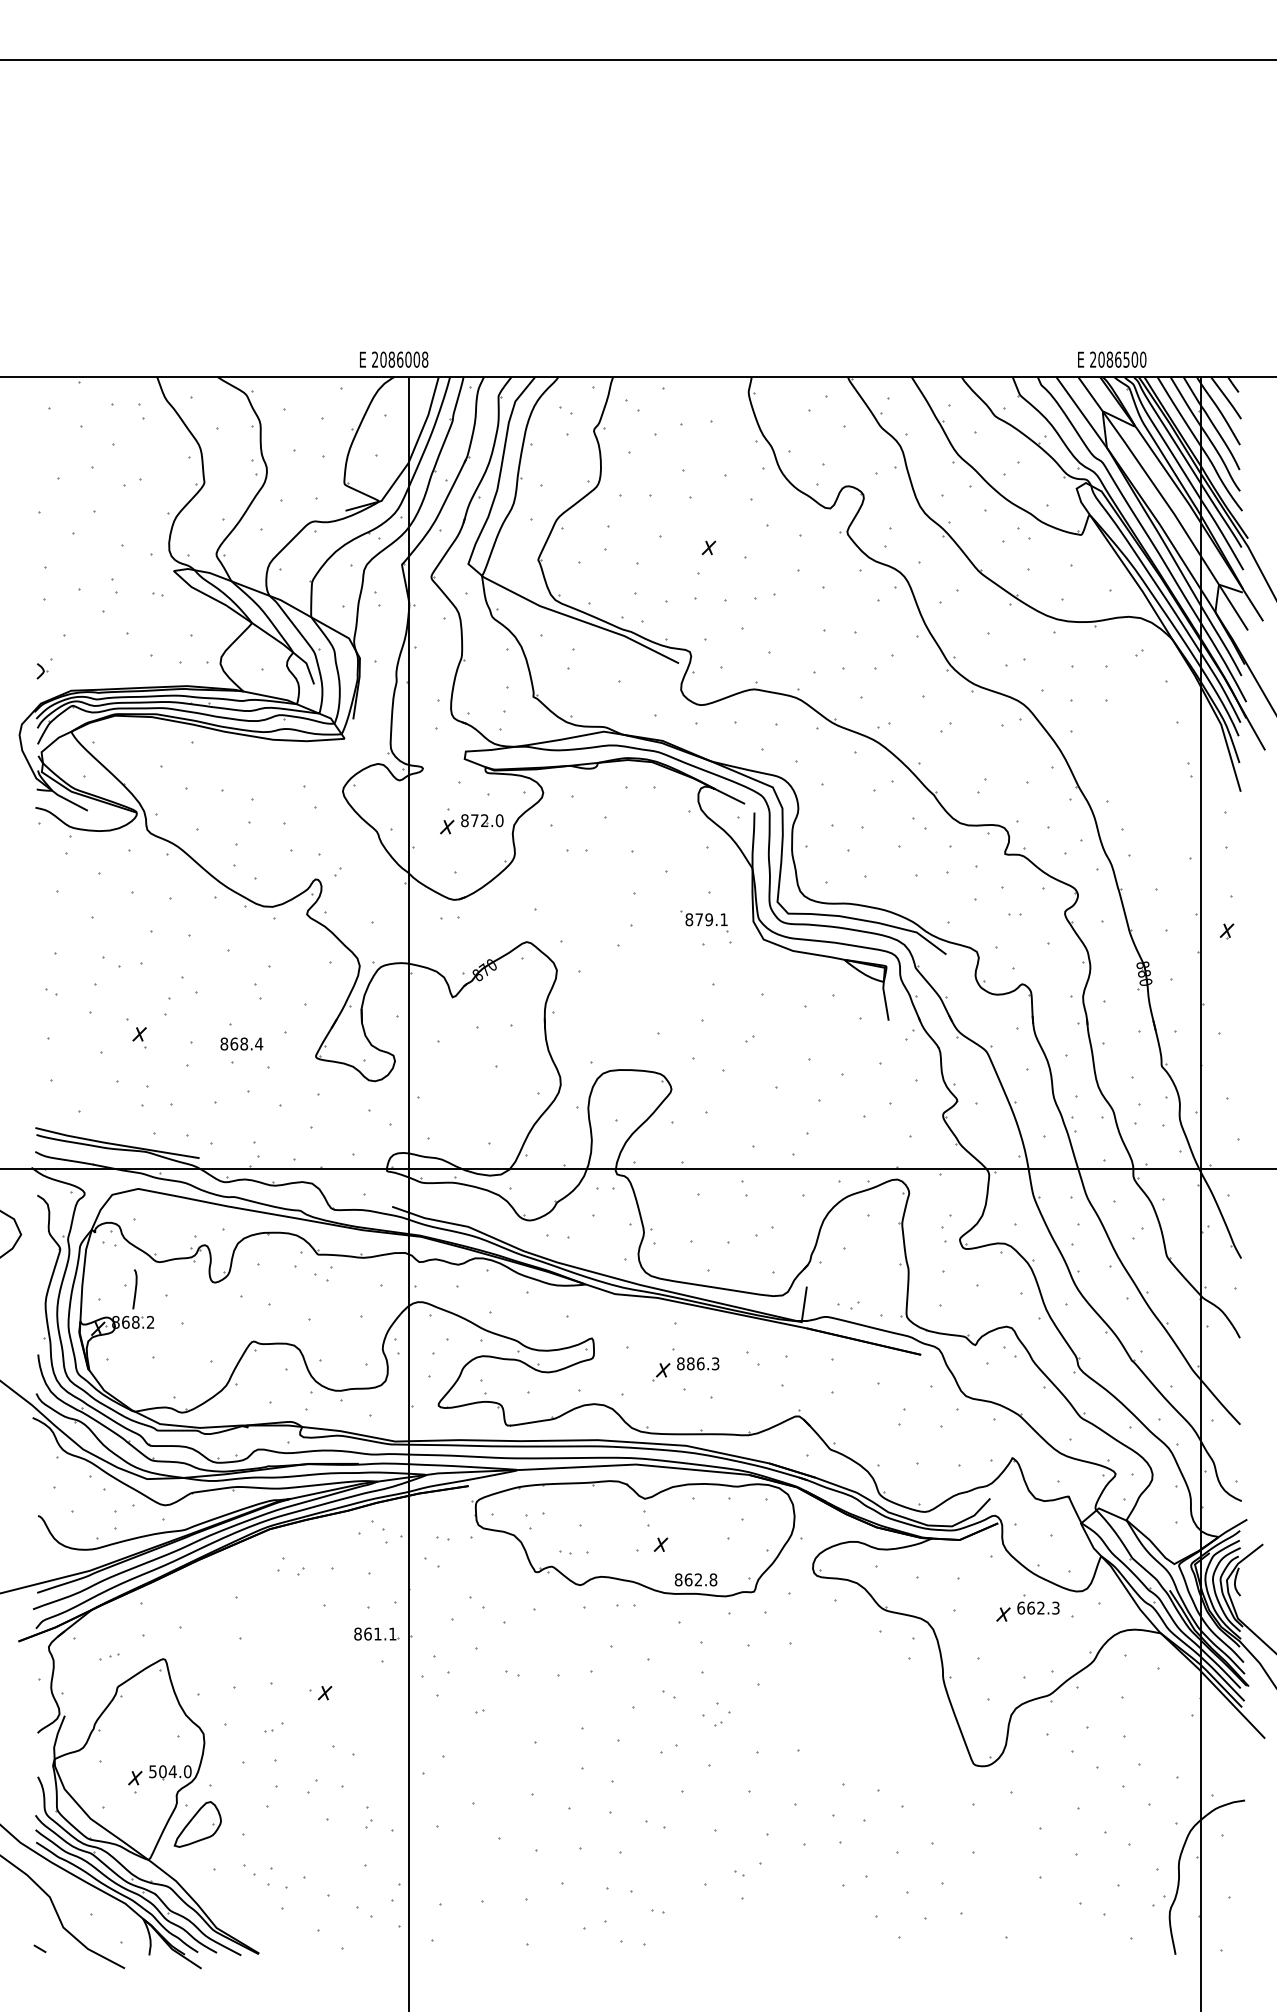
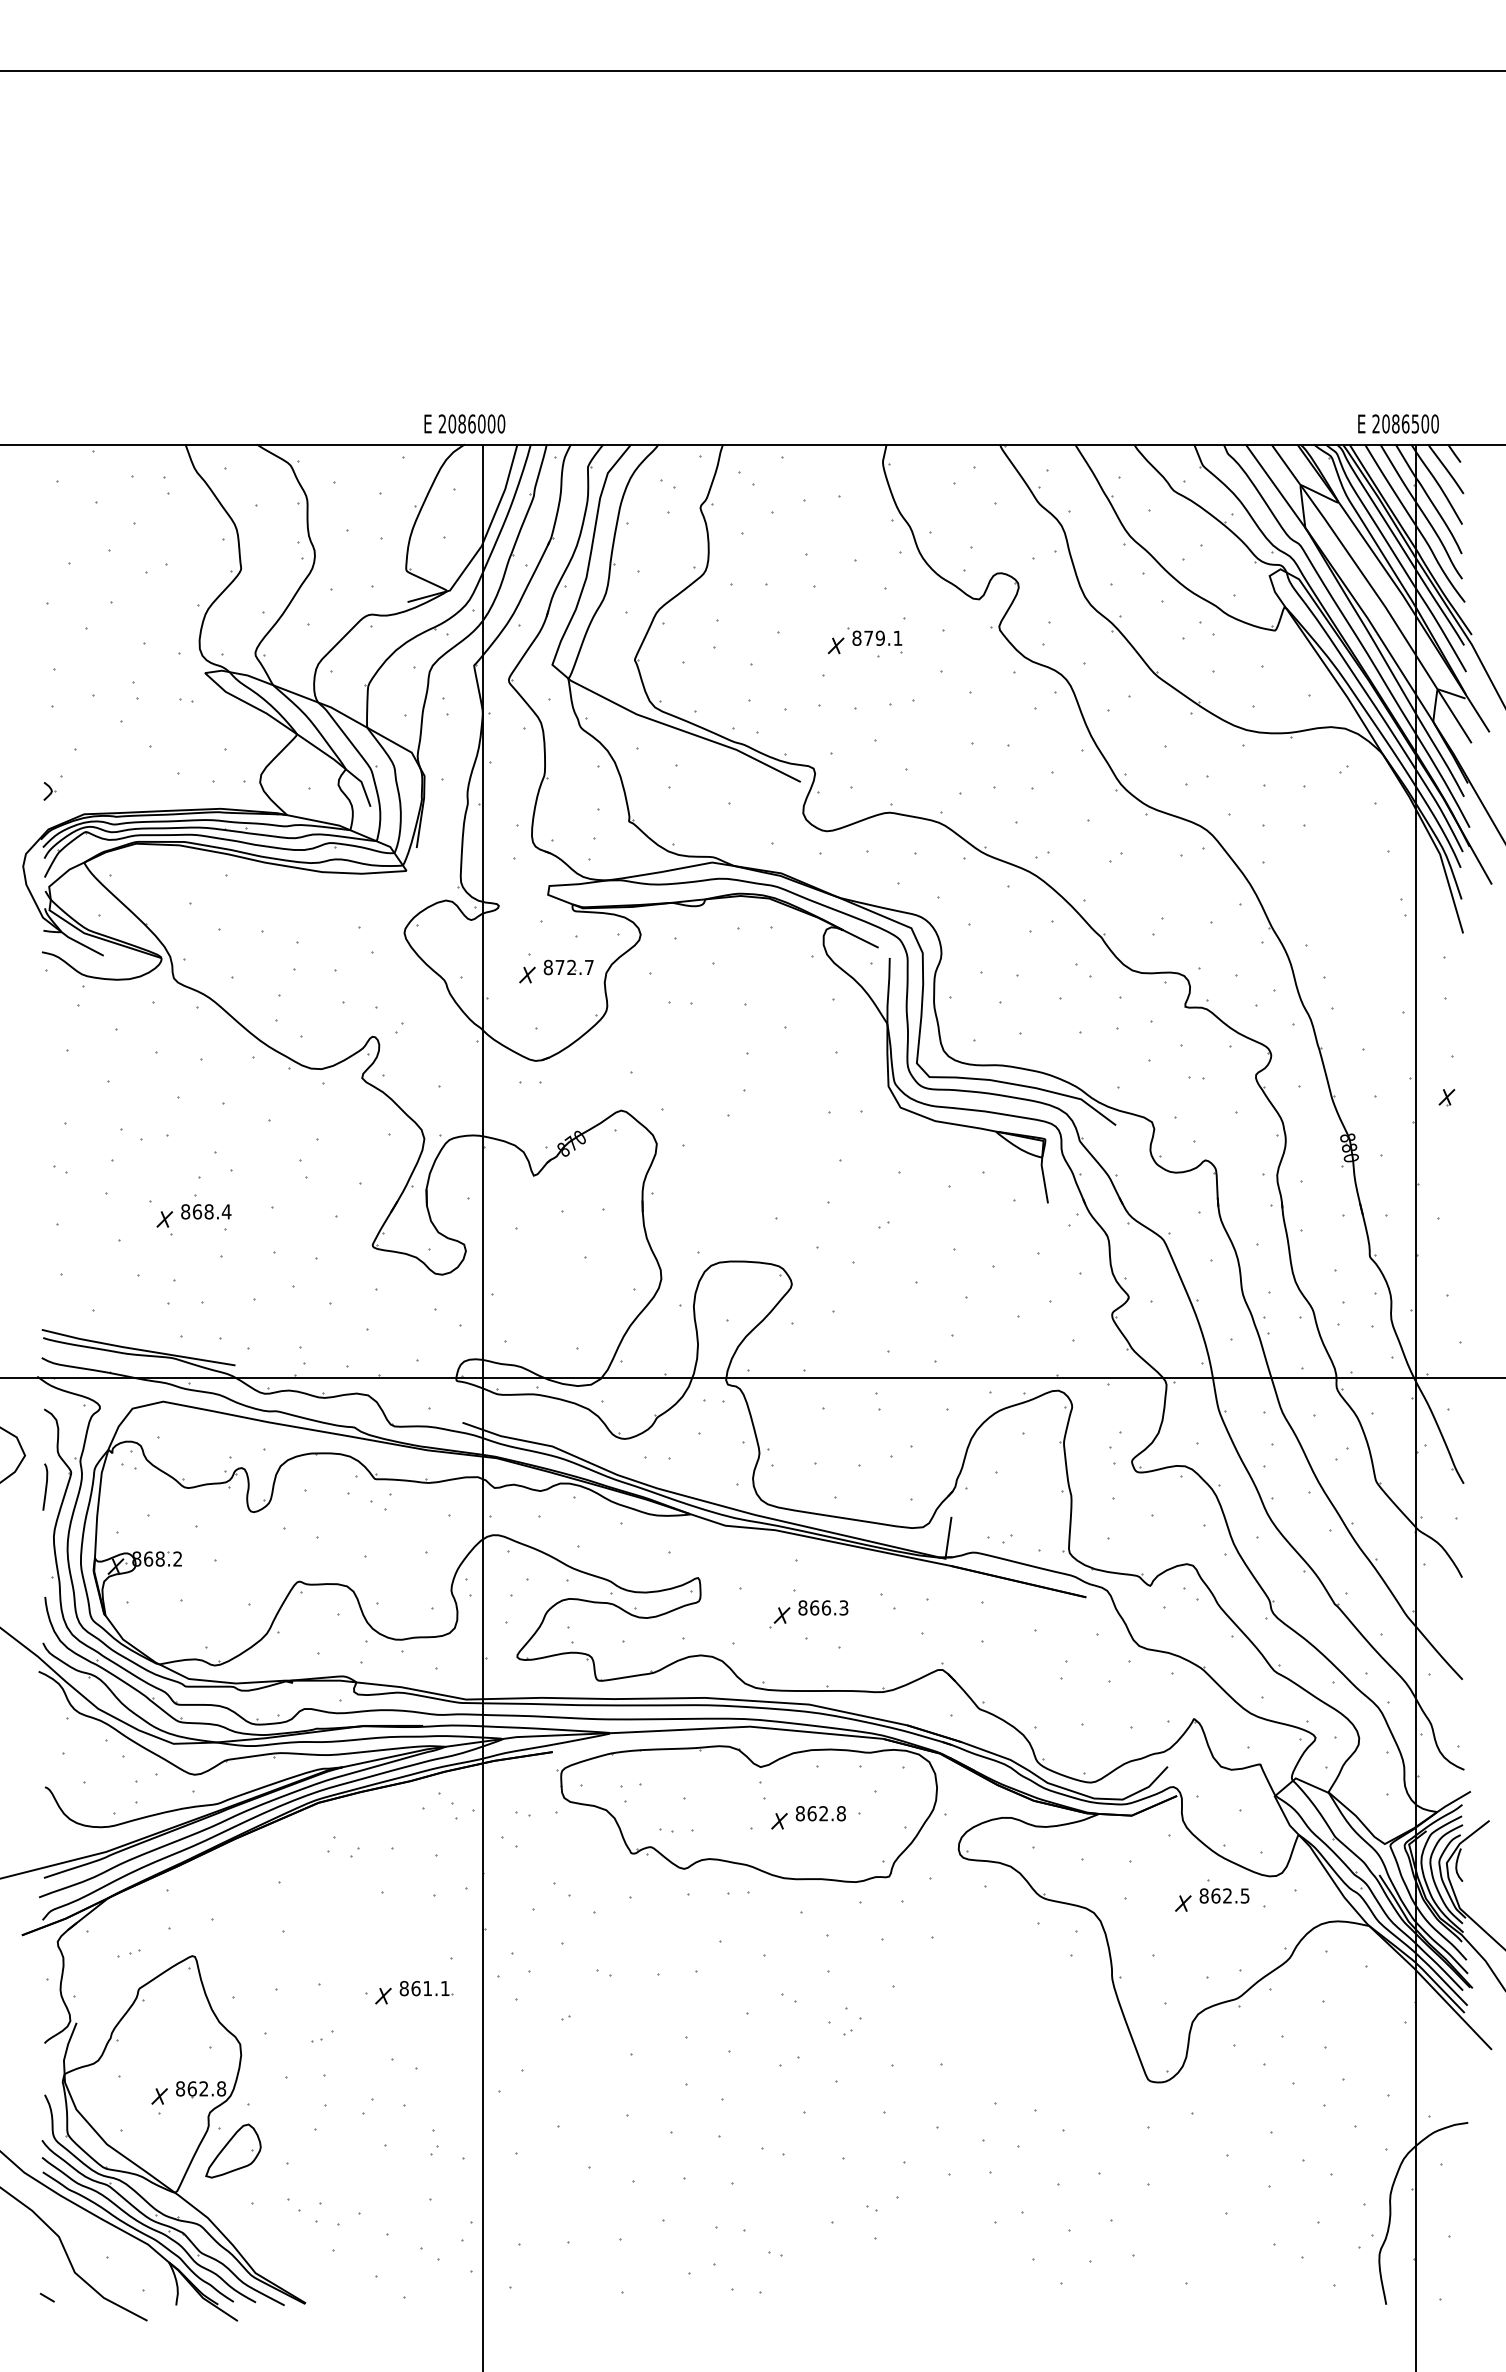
text: (425, 359) -> (501, 423), 2086008 -> 2086000
text: (1112, 359) -> (1398, 423), moved
text: (498, 820) -> (588, 967), 872.0 -> 872.7
part: (704, 921) -> (874, 640), moved
text: (242, 1043) -> (206, 1211), moved
curve: (135, 1288) -> (45, 1486), moved
text: (690, 1363) -> (814, 1607), 886.3 -> 866.3
text: (695, 1579) -> (820, 1813), moved
text: (1038, 1607) -> (1224, 1895), 662.3 -> 862.5
part: (376, 1634) -> (426, 1988), moved
text: (170, 1771) -> (201, 2088), 504.0 -> 862.8

